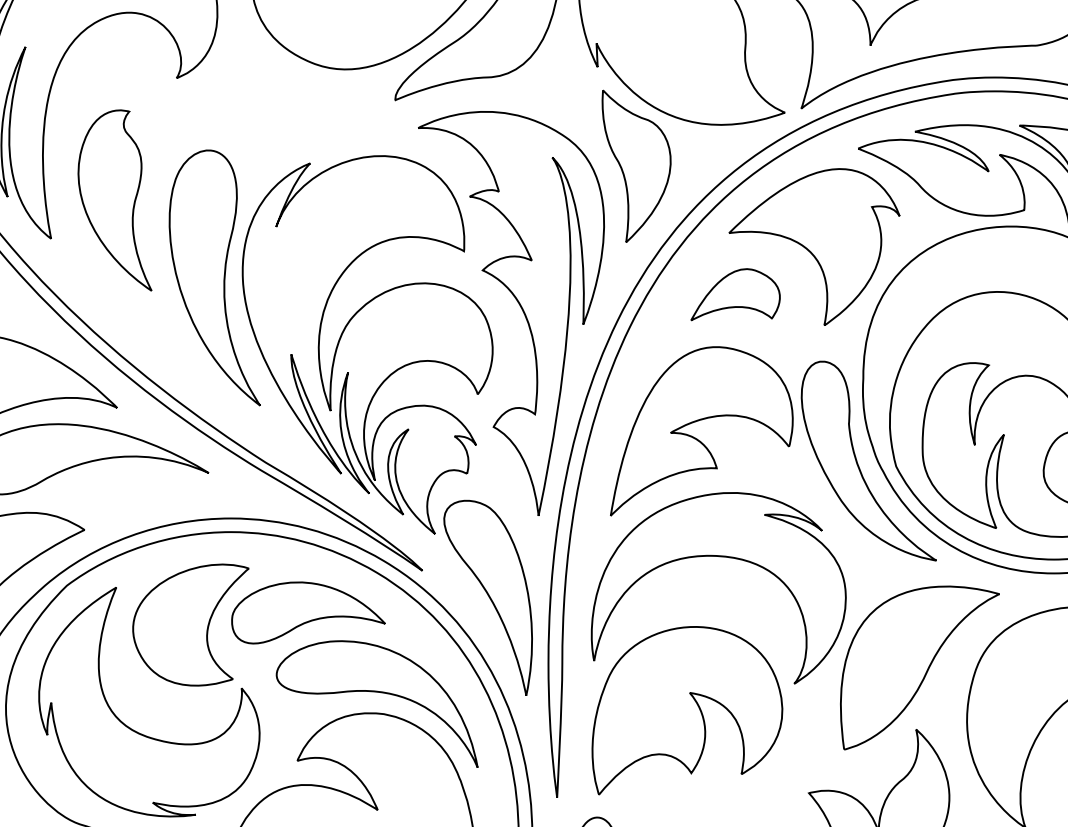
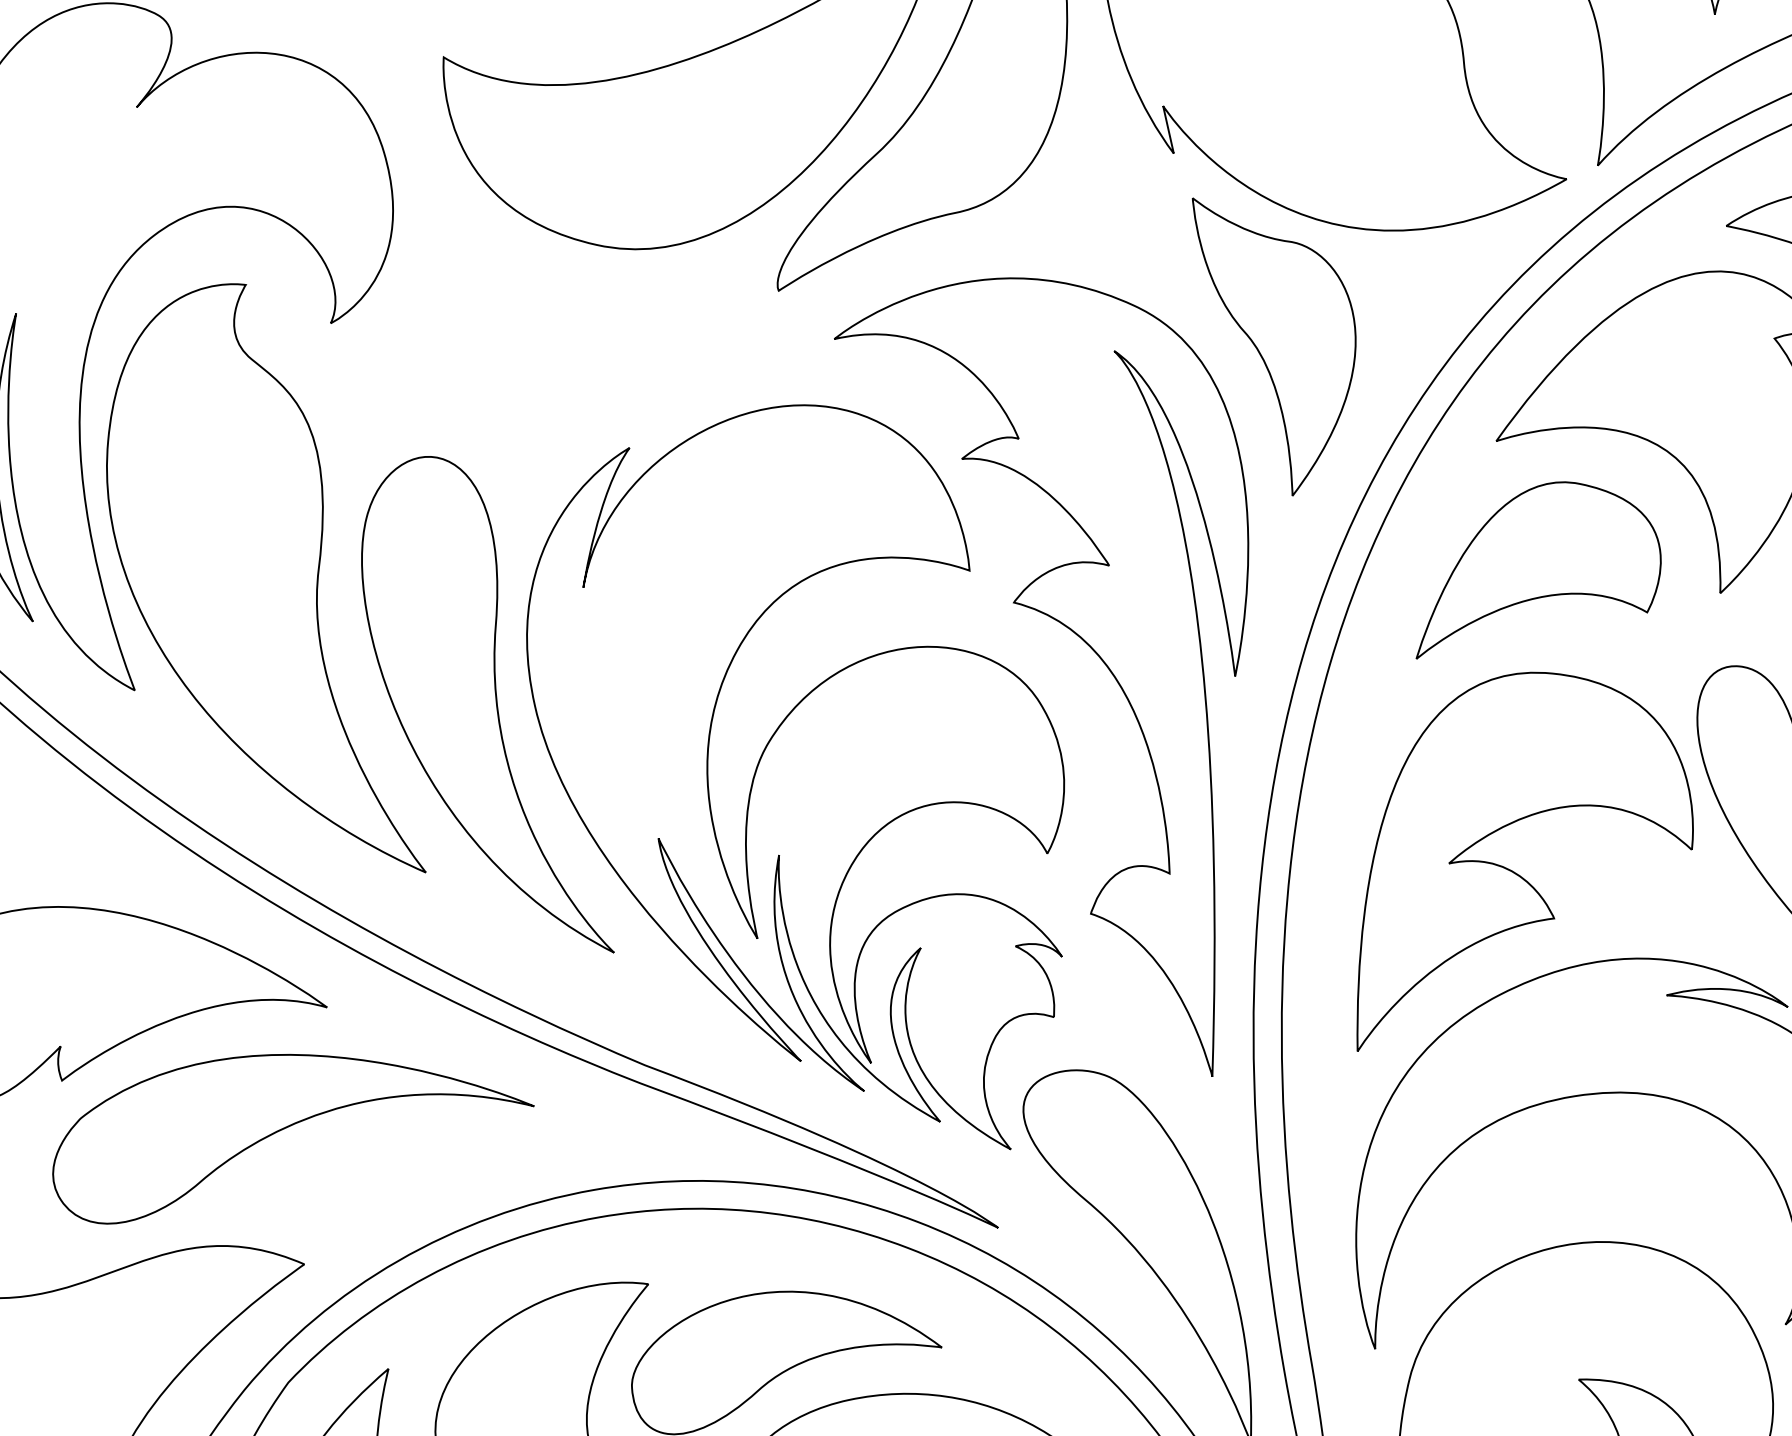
part: (114, 200) -> (248, 591), size x1.67
part: (735, 294) -> (1530, 562), size x1.43

